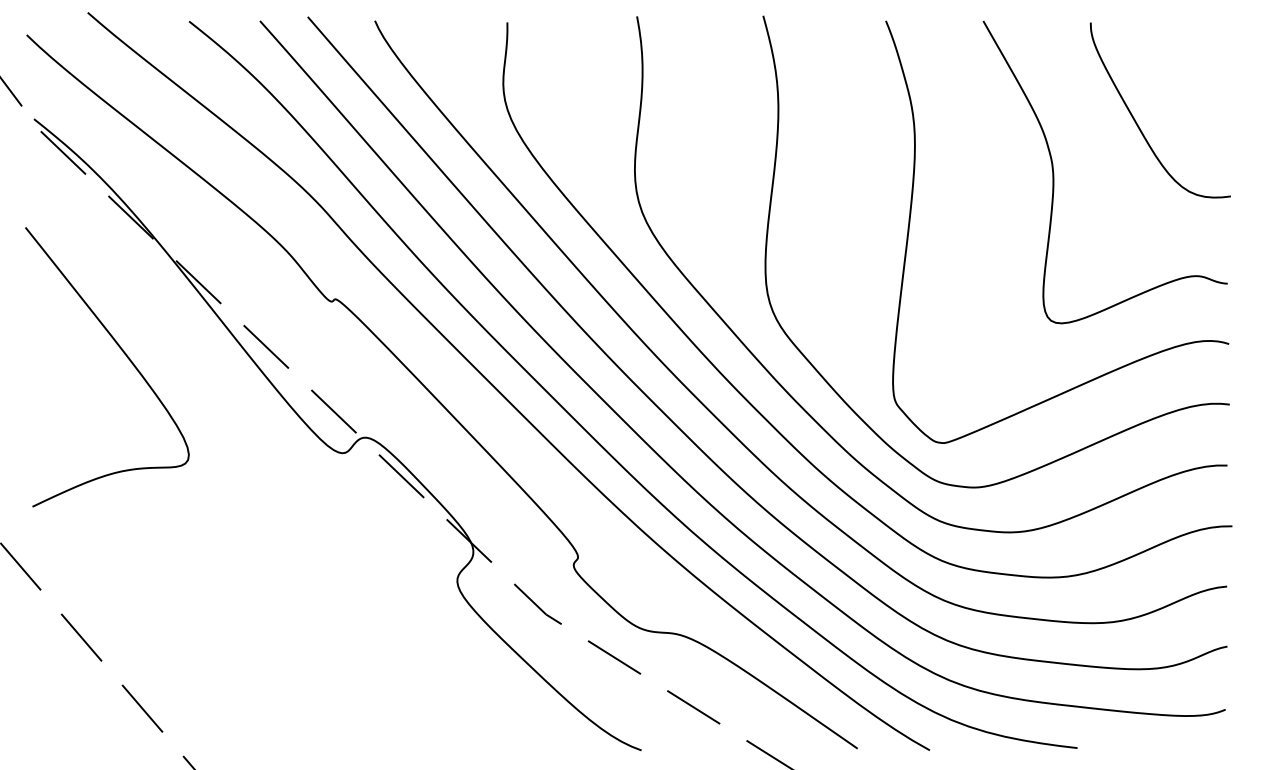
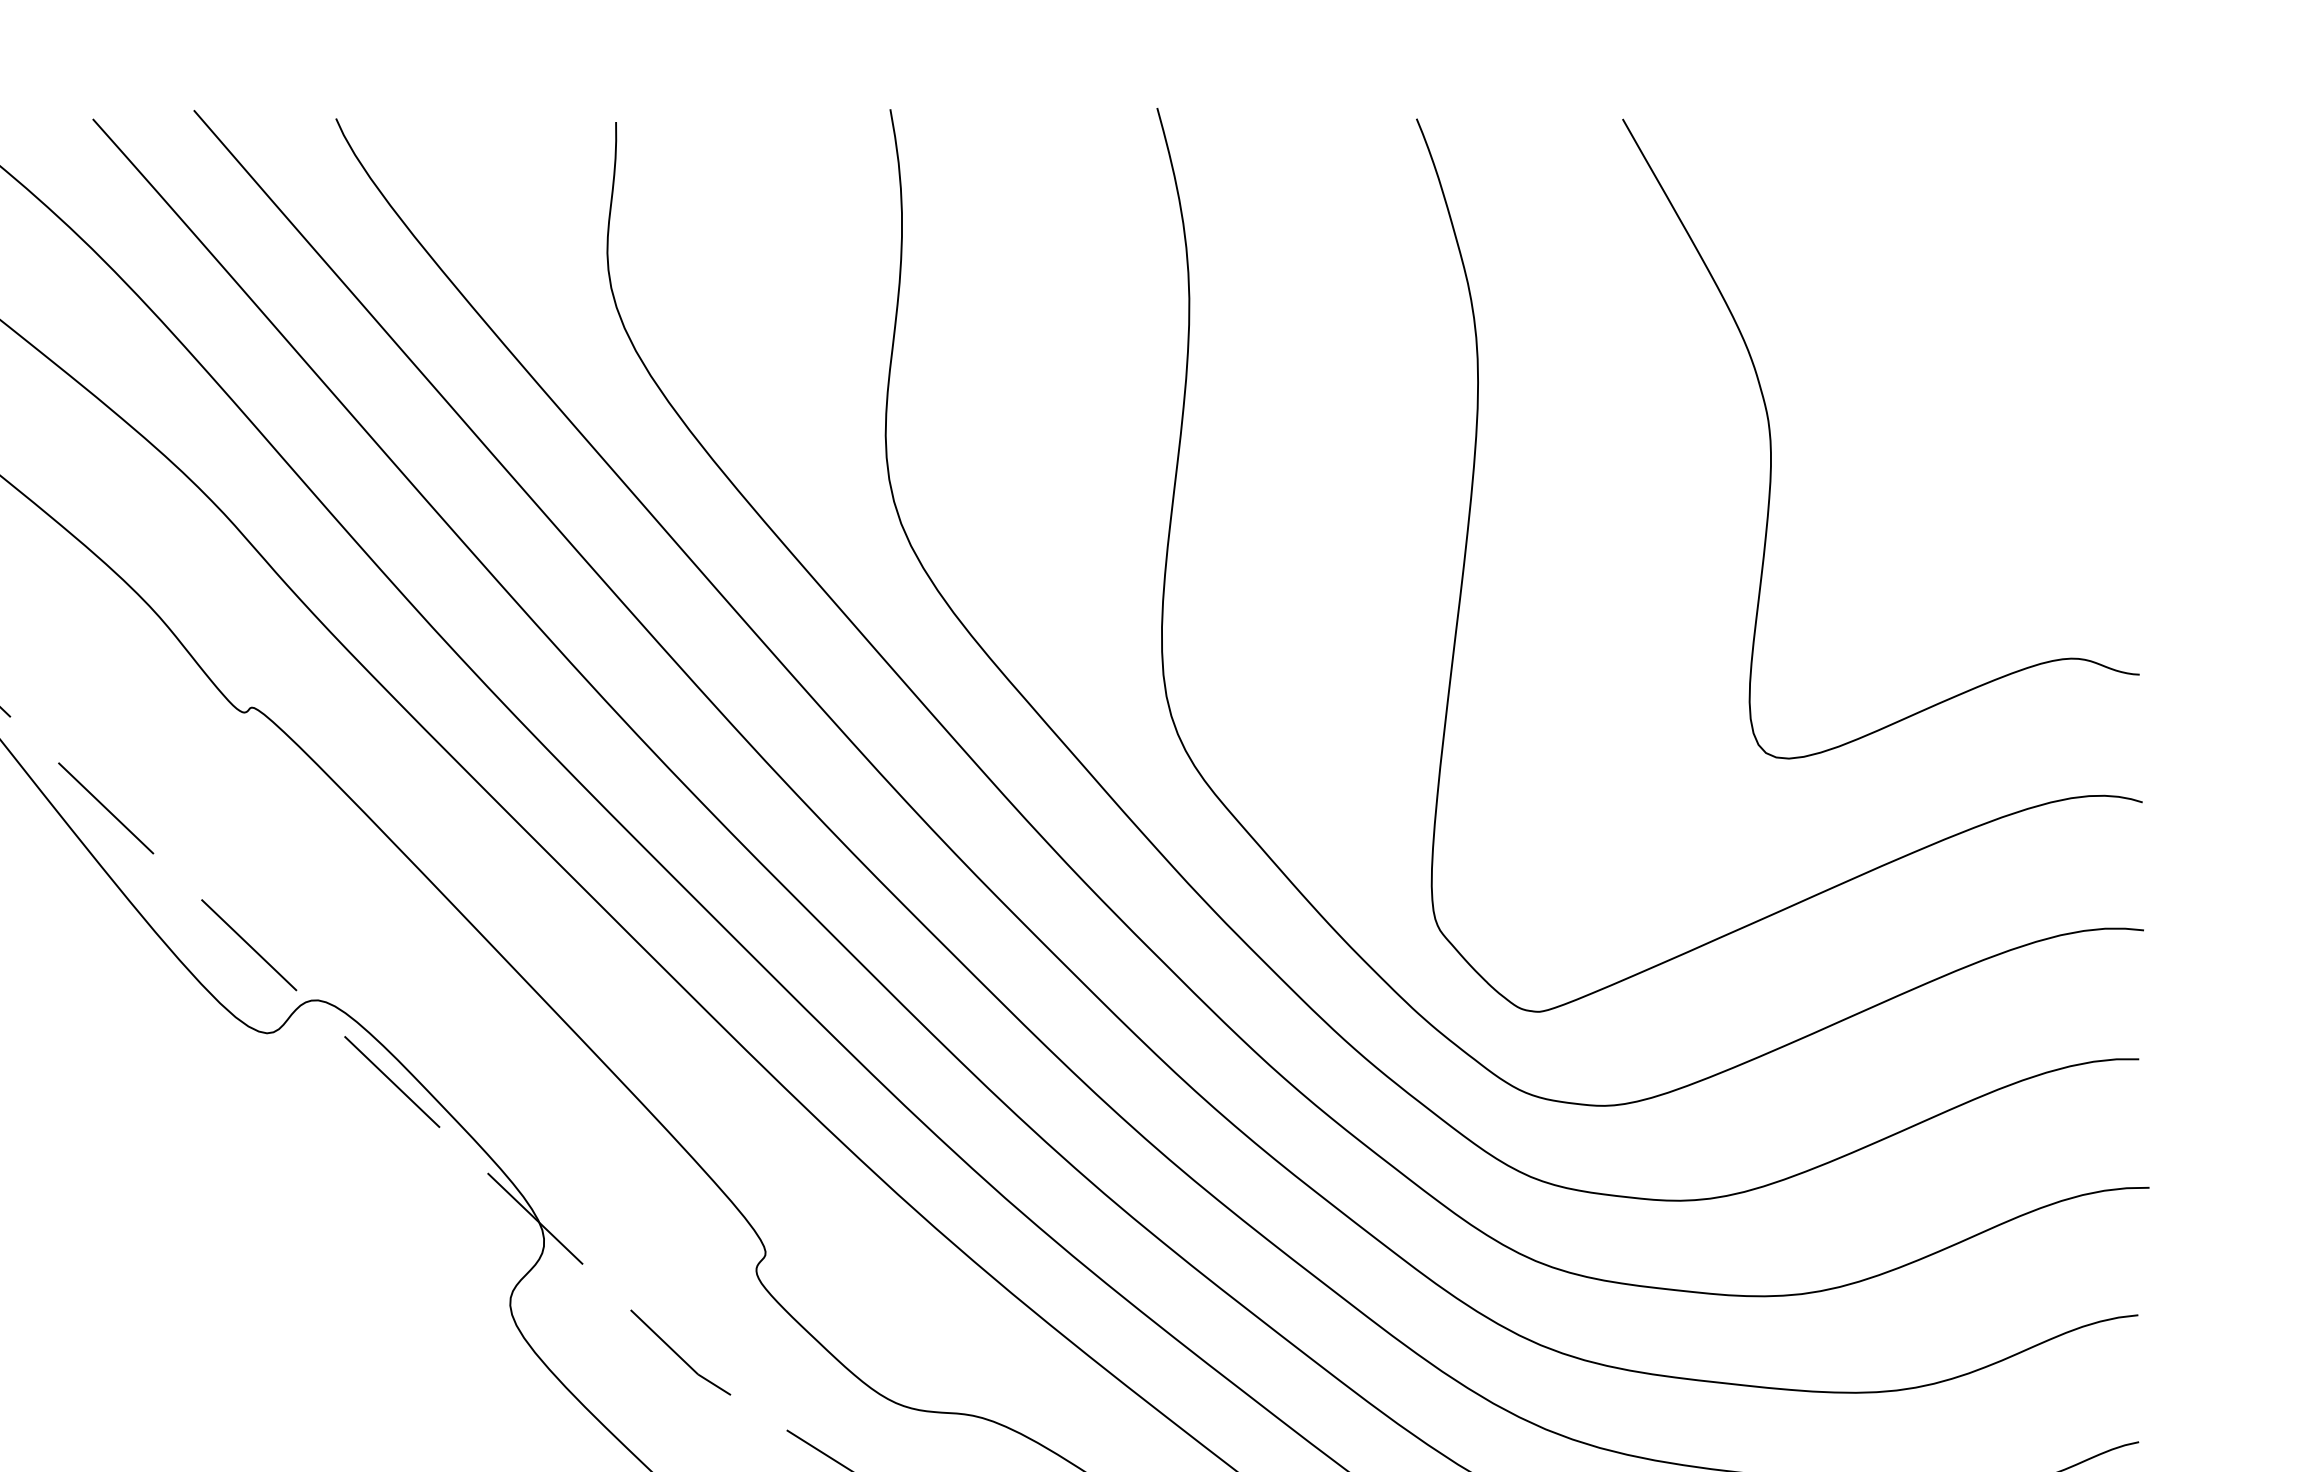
curve: (1138, 124) -> (1950, 337), removed

